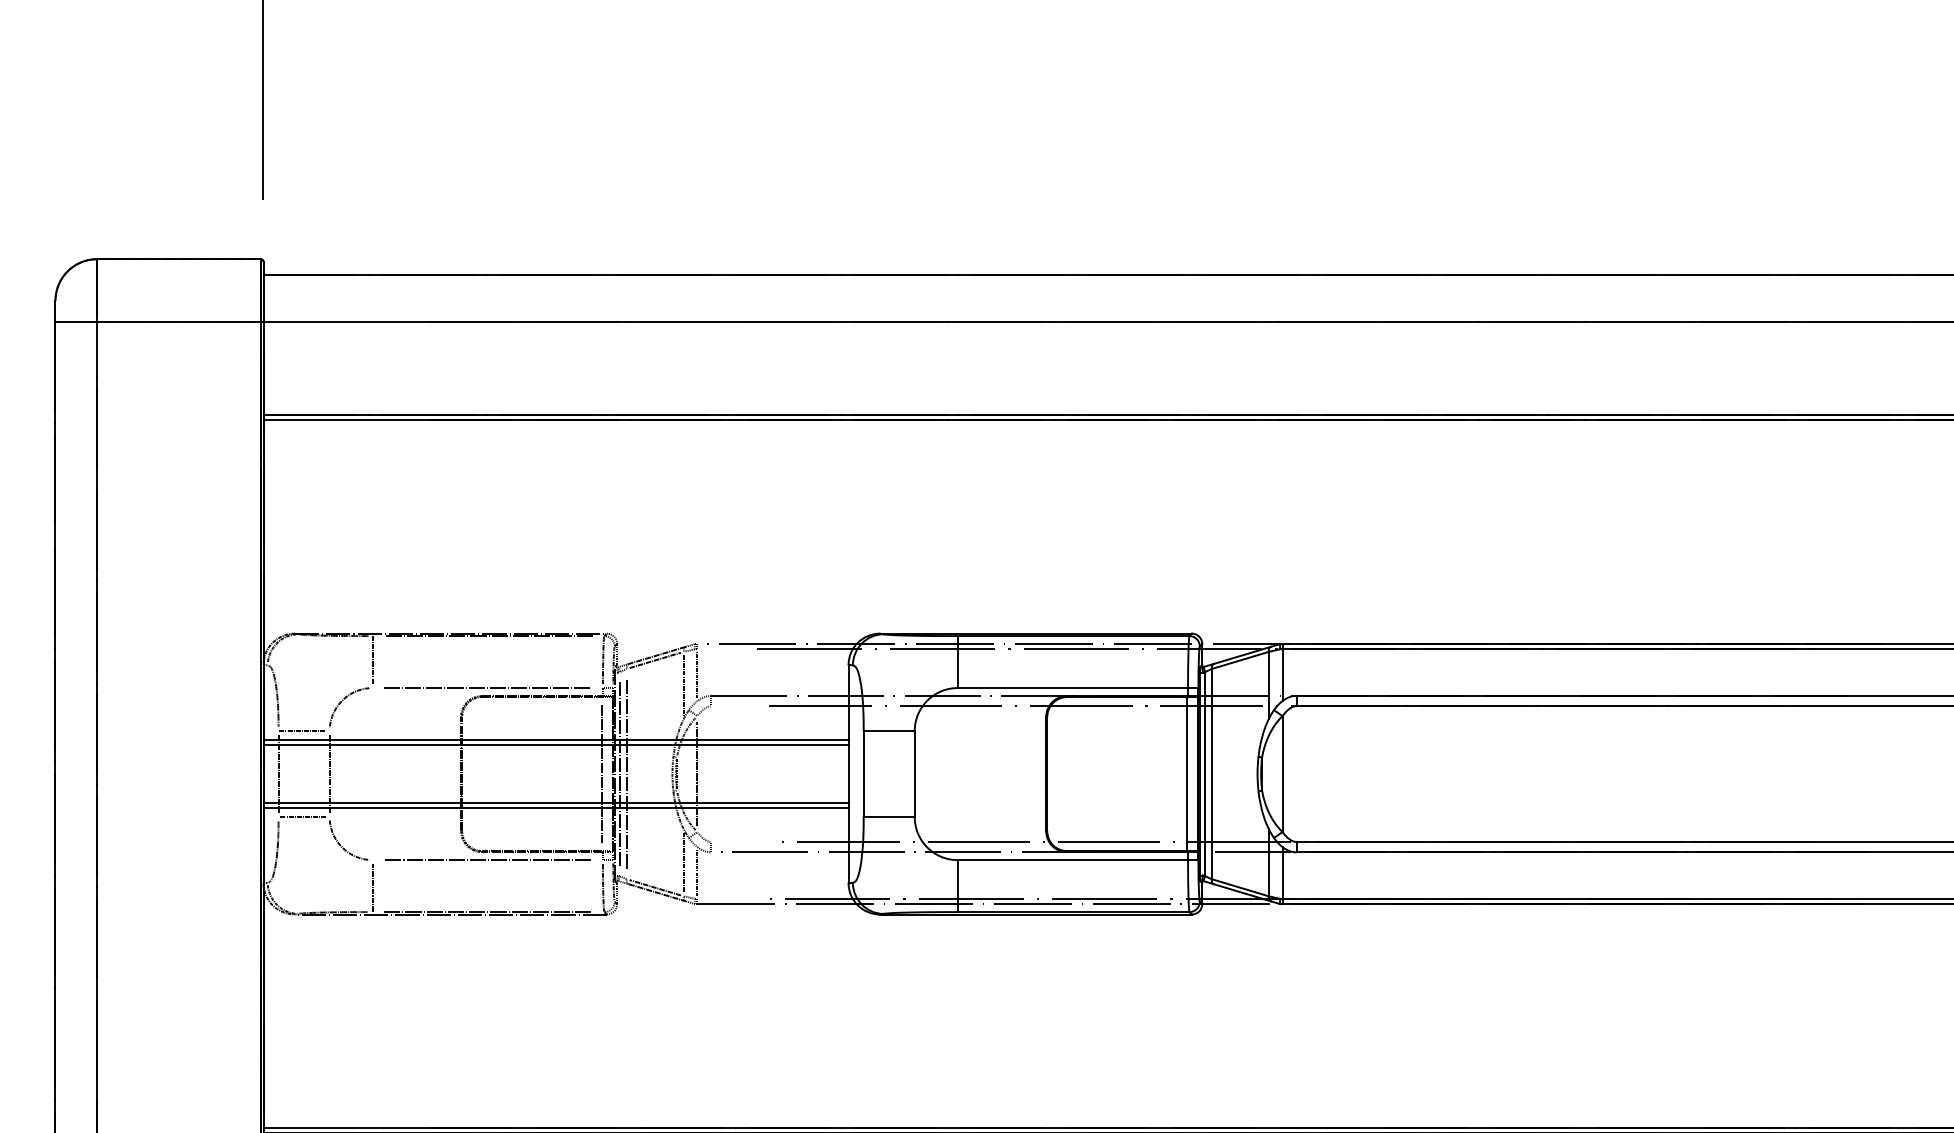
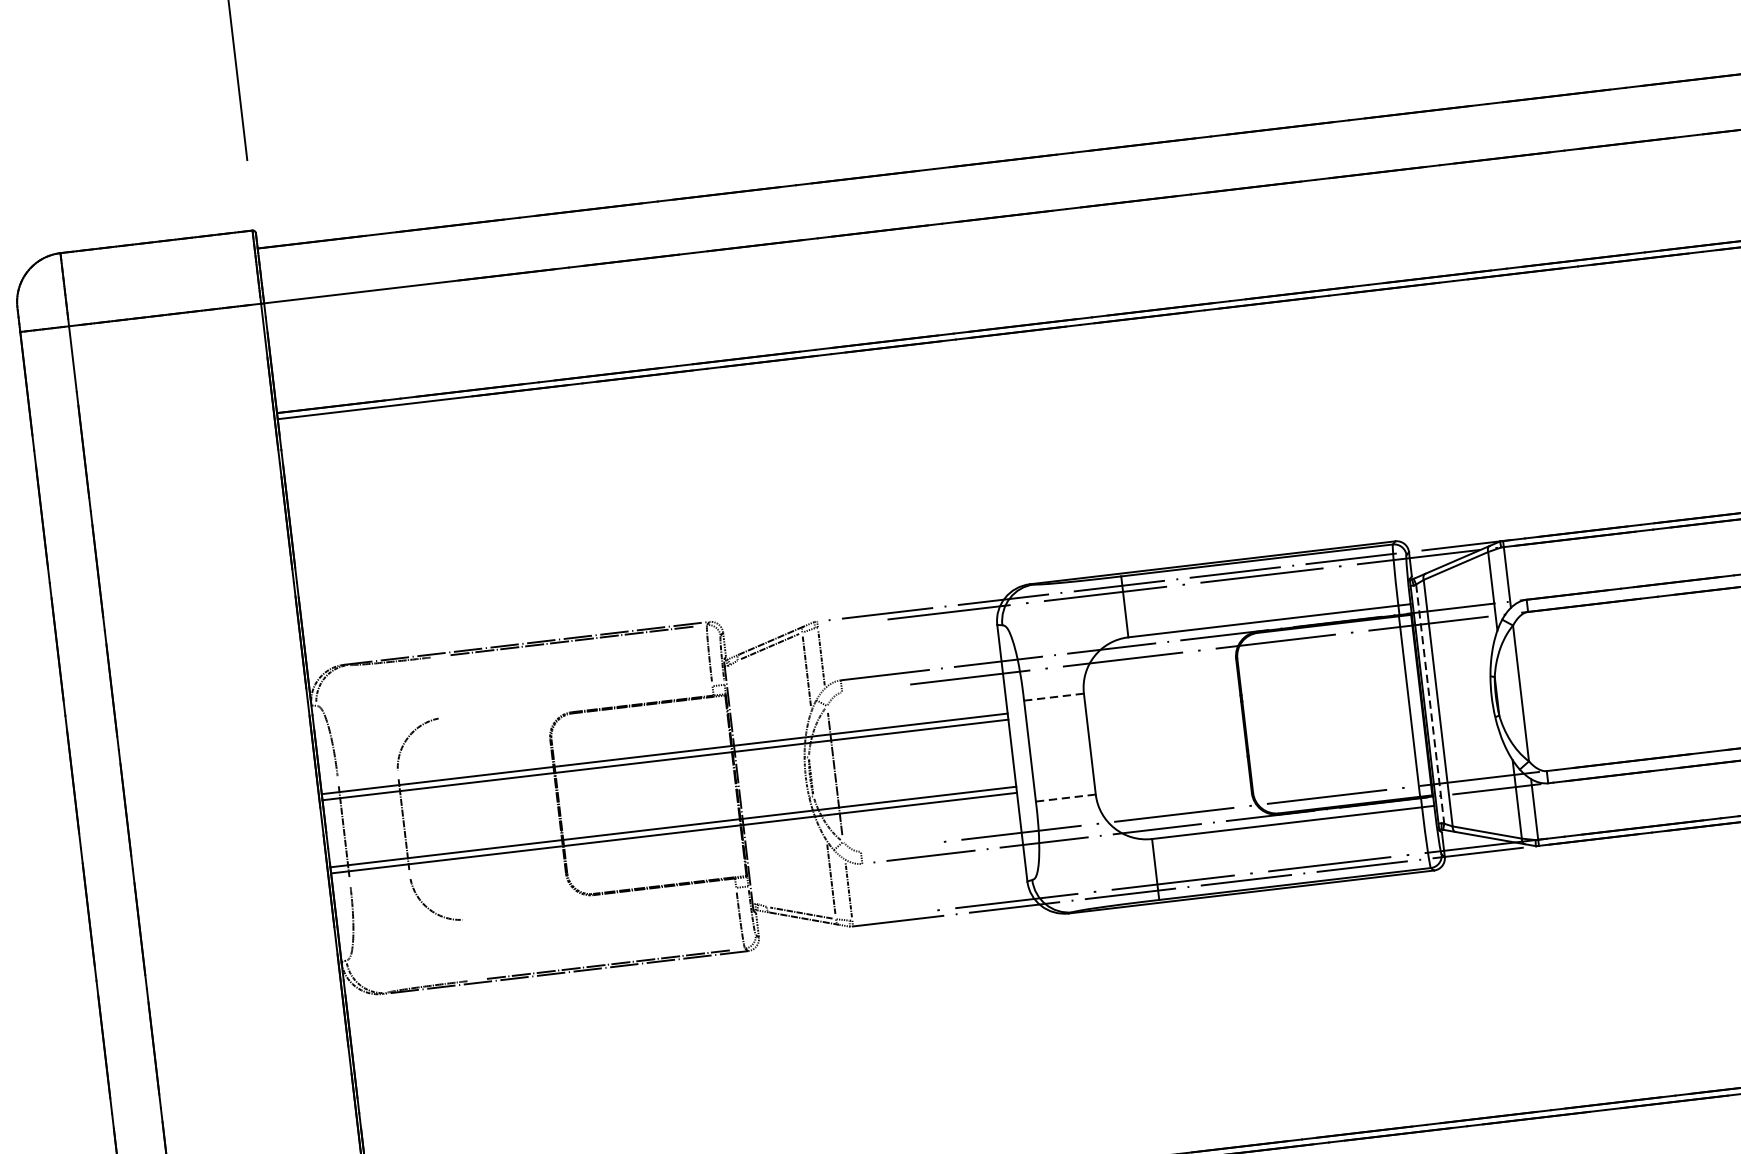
line: (372, 660) -> (438, 685), removed
line: (487, 688) -> (577, 702), removed
line: (302, 731) -> (366, 778), removed
line: (889, 731) -> (1054, 697), solid -> dashed
line: (602, 773) -> (723, 786), removed
line: (619, 773) -> (743, 784), removed
line: (626, 773) -> (751, 783), removed
line: (1205, 774) -> (1430, 704), solid -> dashed
line: (302, 817) -> (378, 879), removed
line: (889, 817) -> (1066, 798), solid -> dashed
line: (487, 860) -> (600, 904), removed
line: (372, 887) -> (469, 951), removed

